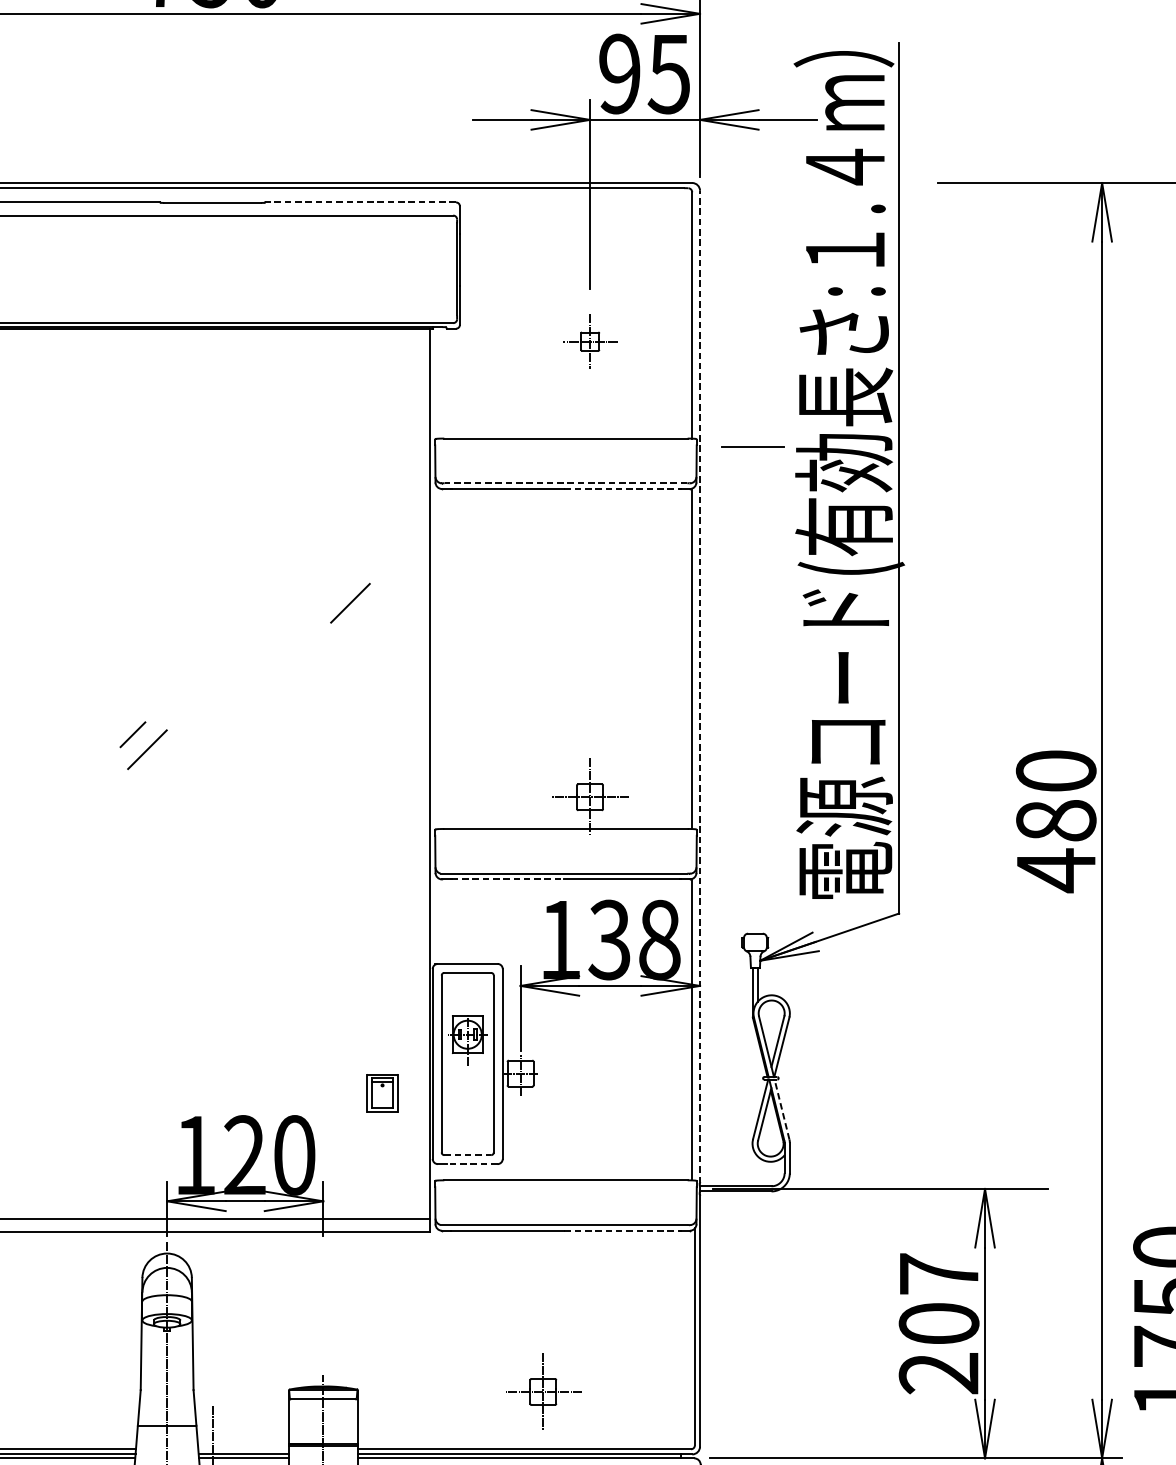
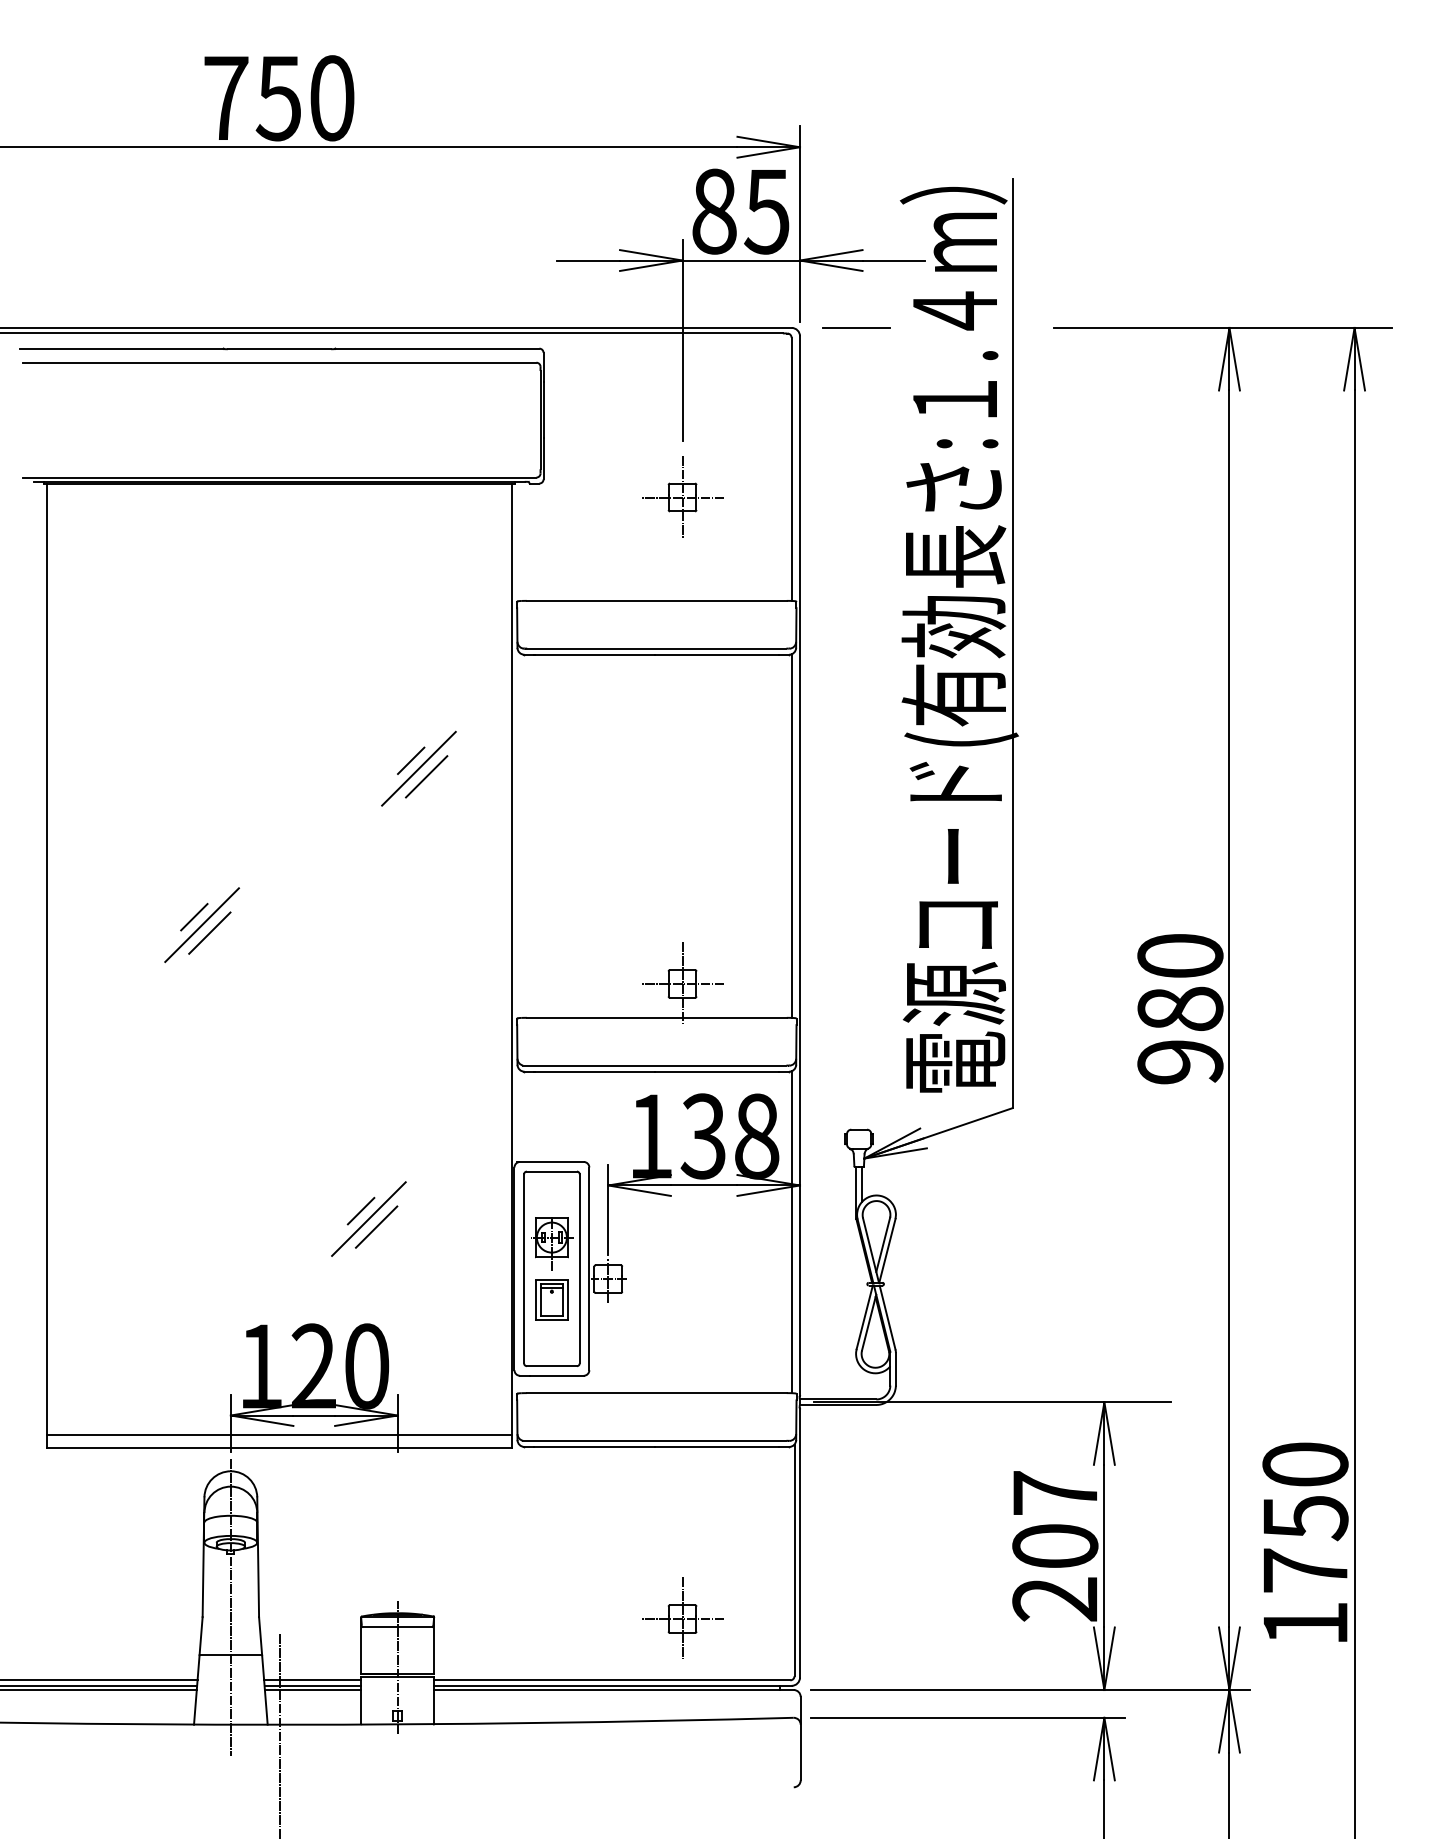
text: (619, 74) -> (714, 211), 95 -> 85
line: (360, 202) -> (437, 348), dashed -> solid
part: (590, 340) -> (682, 496), size x1.43
line: (752, 446) -> (856, 327), moved
line: (565, 483) -> (656, 648), dashed -> solid
line: (621, 488) -> (716, 654), dashed -> solid
line: (335, 588) -> (410, 760), added
line: (342, 595) -> (418, 768), added
line: (700, 687) -> (800, 866), dashed -> solid
line: (139, 742) -> (201, 925), added
text: (1056, 870) -> (1180, 1062), 480 -> 980
line: (508, 879) -> (595, 1071), dashed -> solid
line: (288, 1009) -> (360, 1210), added
line: (296, 1016) -> (368, 1218), added
line: (303, 1024) -> (376, 1226), added
part: (382, 1092) -> (551, 1299), moved
line: (781, 1109) -> (887, 1317), dashed -> solid
line: (468, 1155) -> (552, 1366), dashed -> solid
line: (472, 1163) -> (556, 1375), dashed -> solid
line: (621, 1230) -> (716, 1446), dashed -> solid
part: (543, 1390) -> (682, 1617), moved
line: (243, 1449) -> (312, 1680), added

